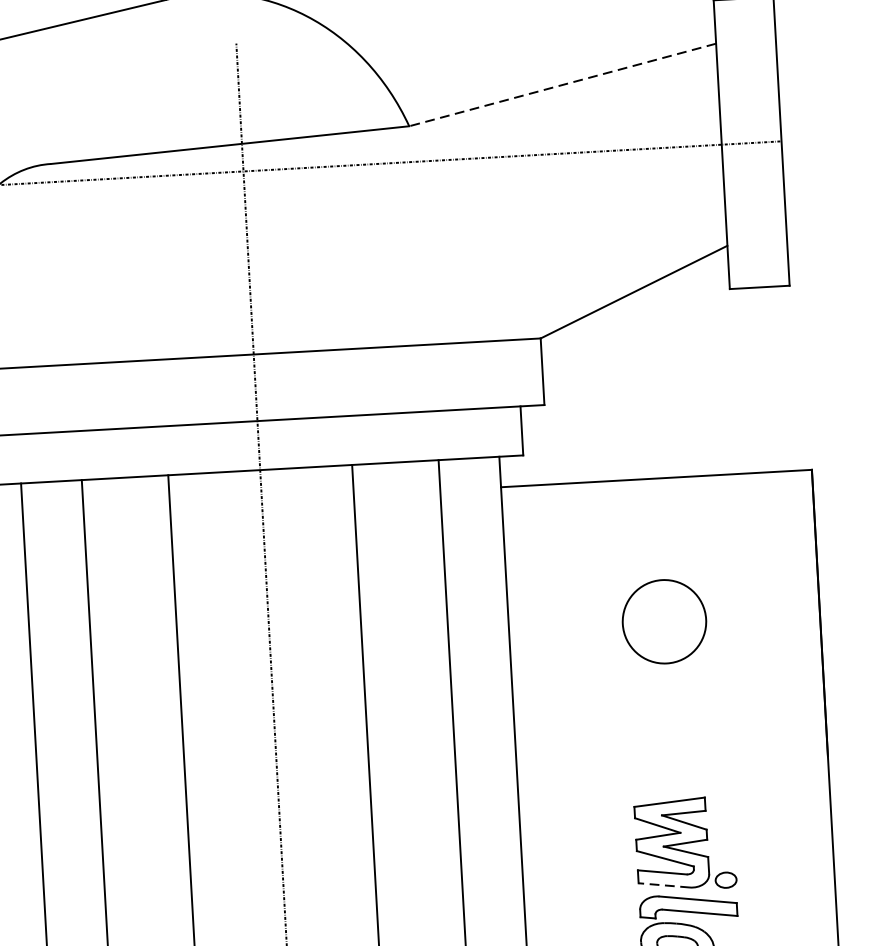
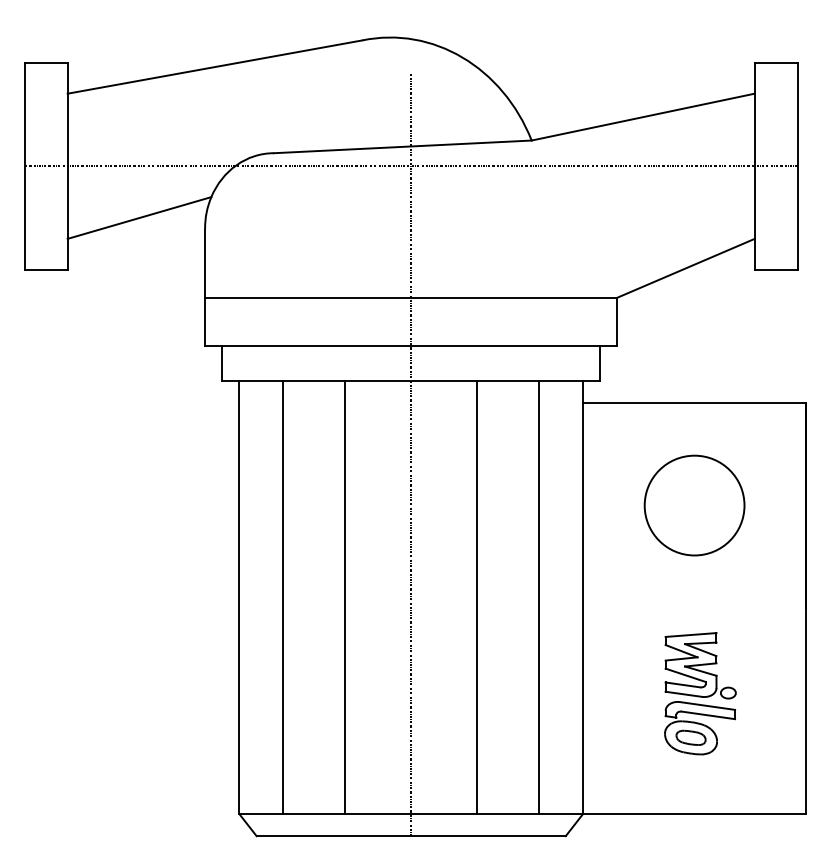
line: (563, 85) -> (643, 117), dashed -> solid
circle: (664, 621) -> (694, 505), size x1.67
line: (663, 885) -> (683, 694), dashed -> solid

